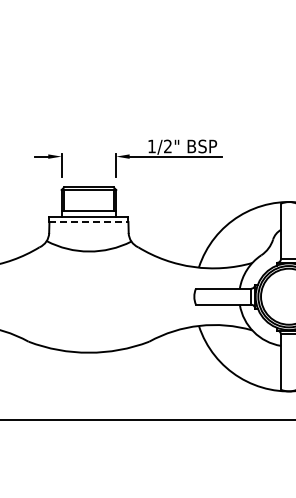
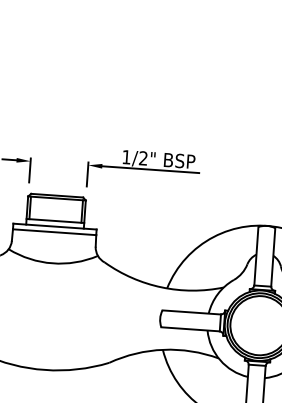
line: (89, 222) -> (55, 232), dashed -> solid

